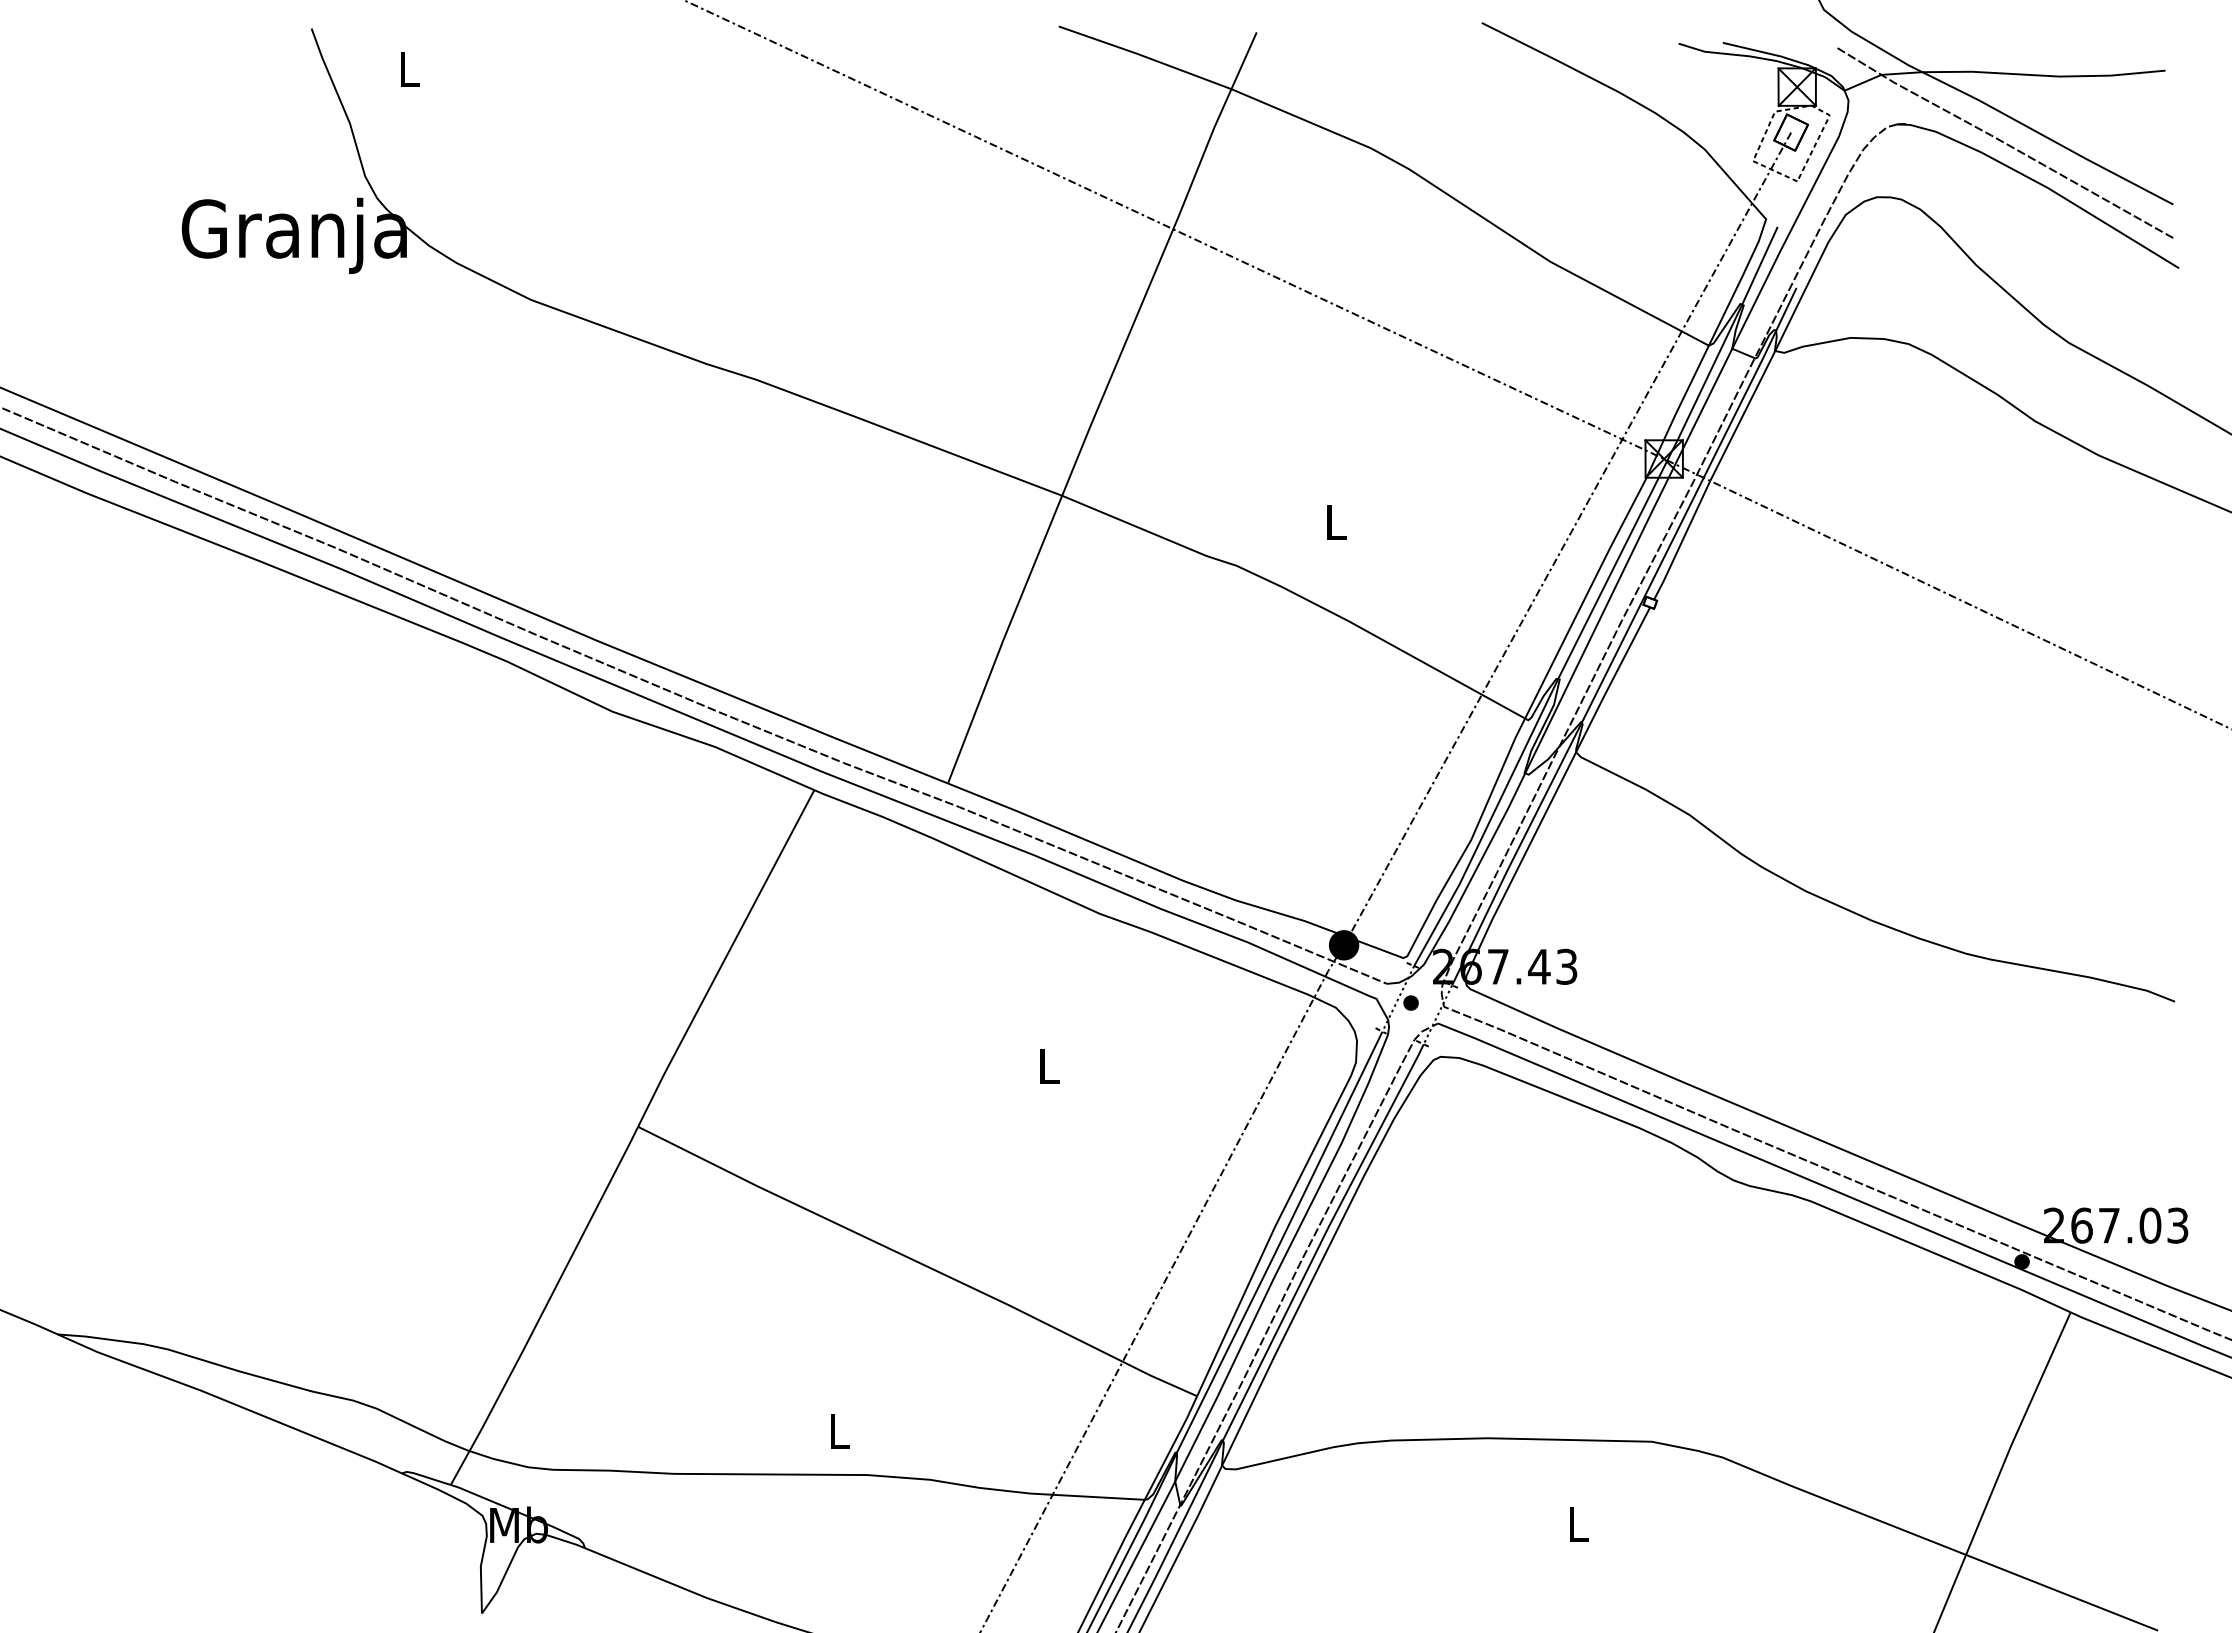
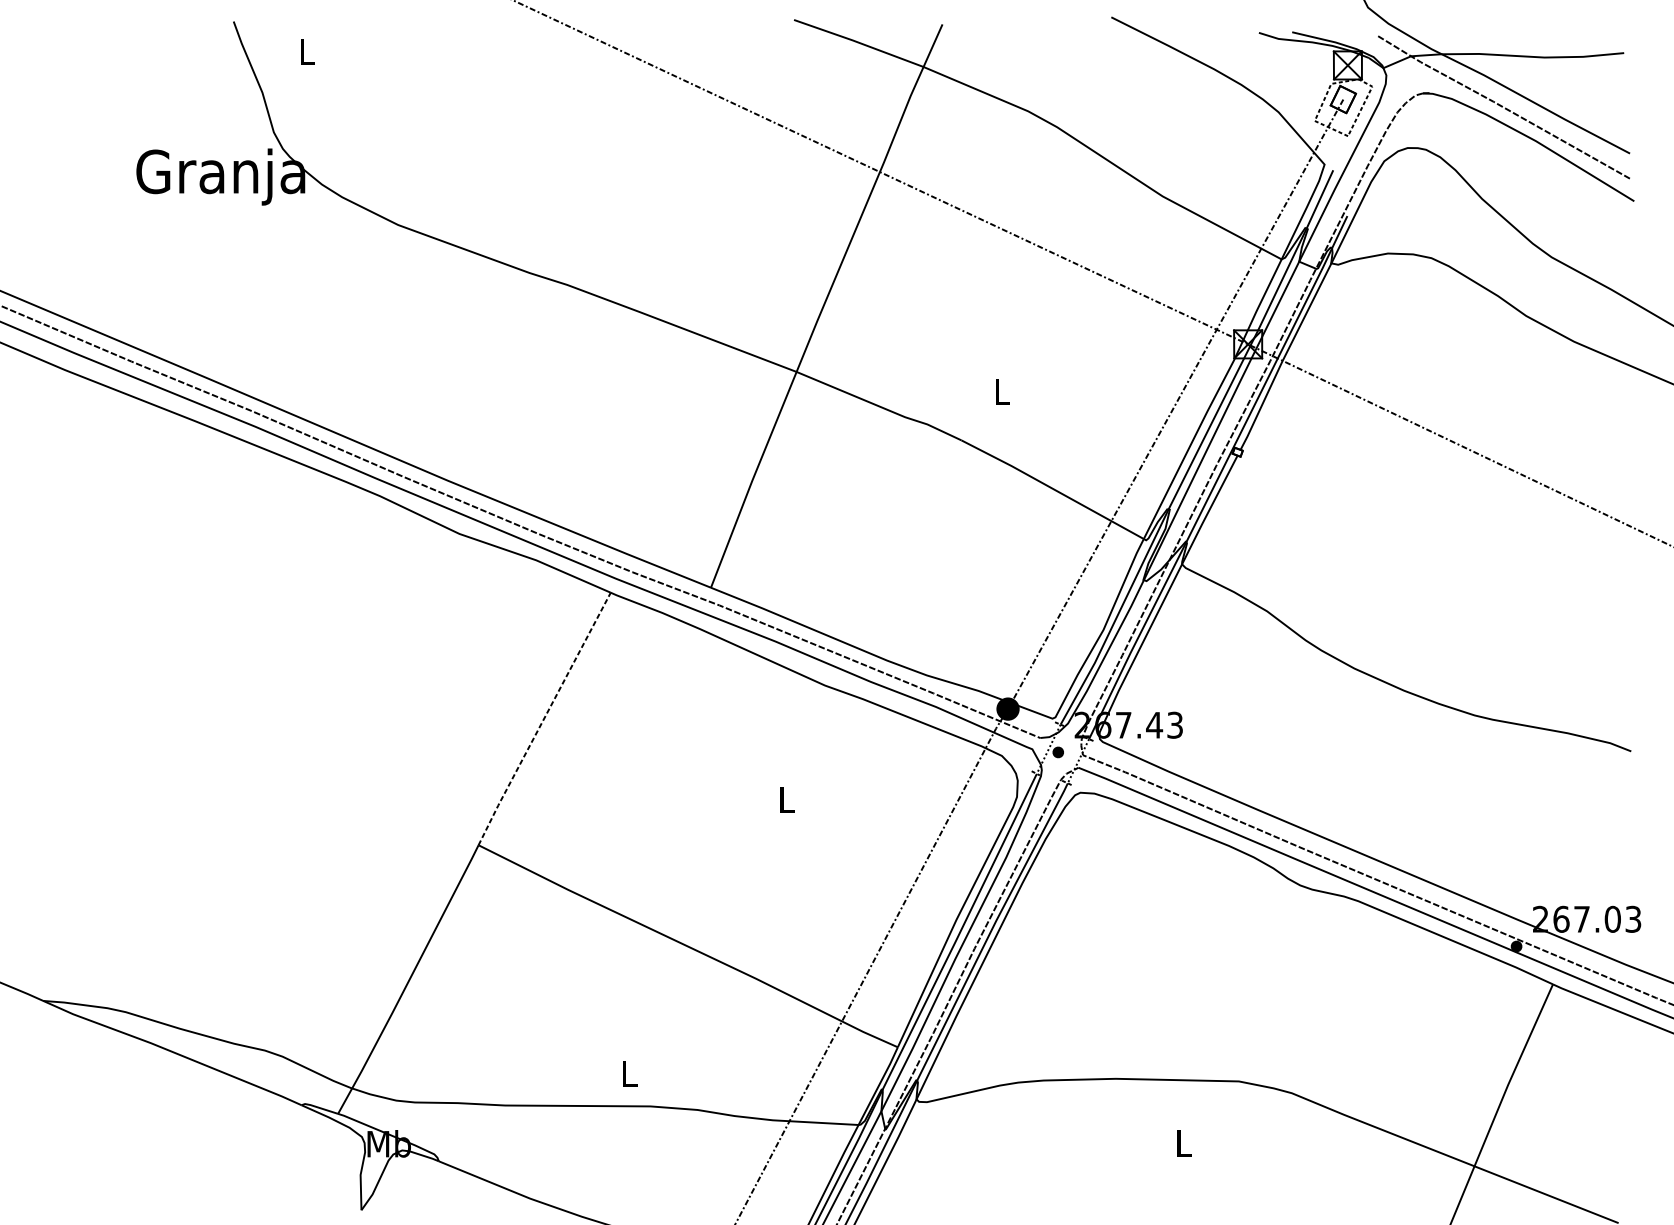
line: (725, 958) -> (544, 719), solid -> dashed

